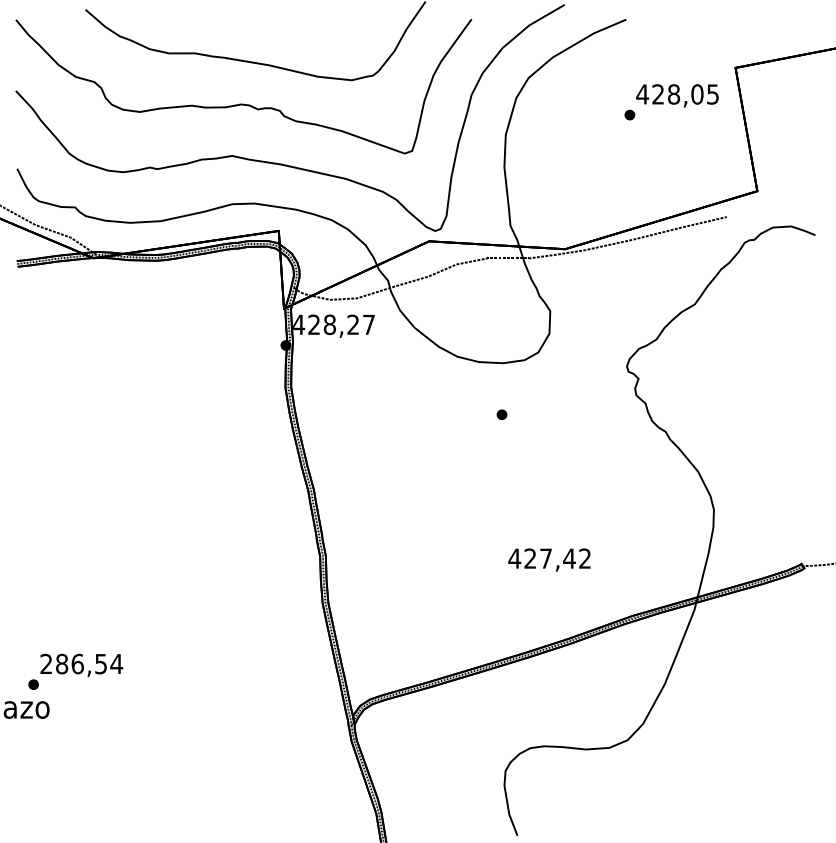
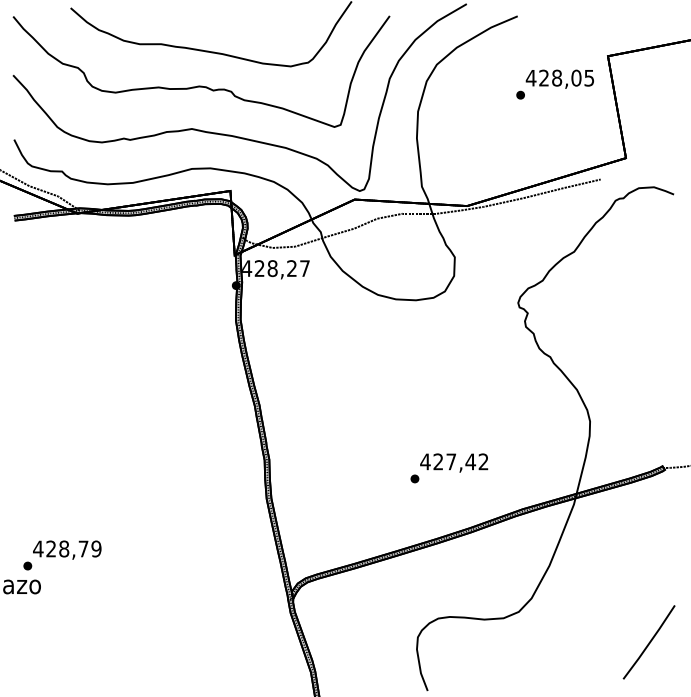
part: (501, 414) -> (414, 478), moved
text: (81, 663) -> (67, 548), 286,54 -> 428,79
line: (784, 777) -> (648, 642), added

